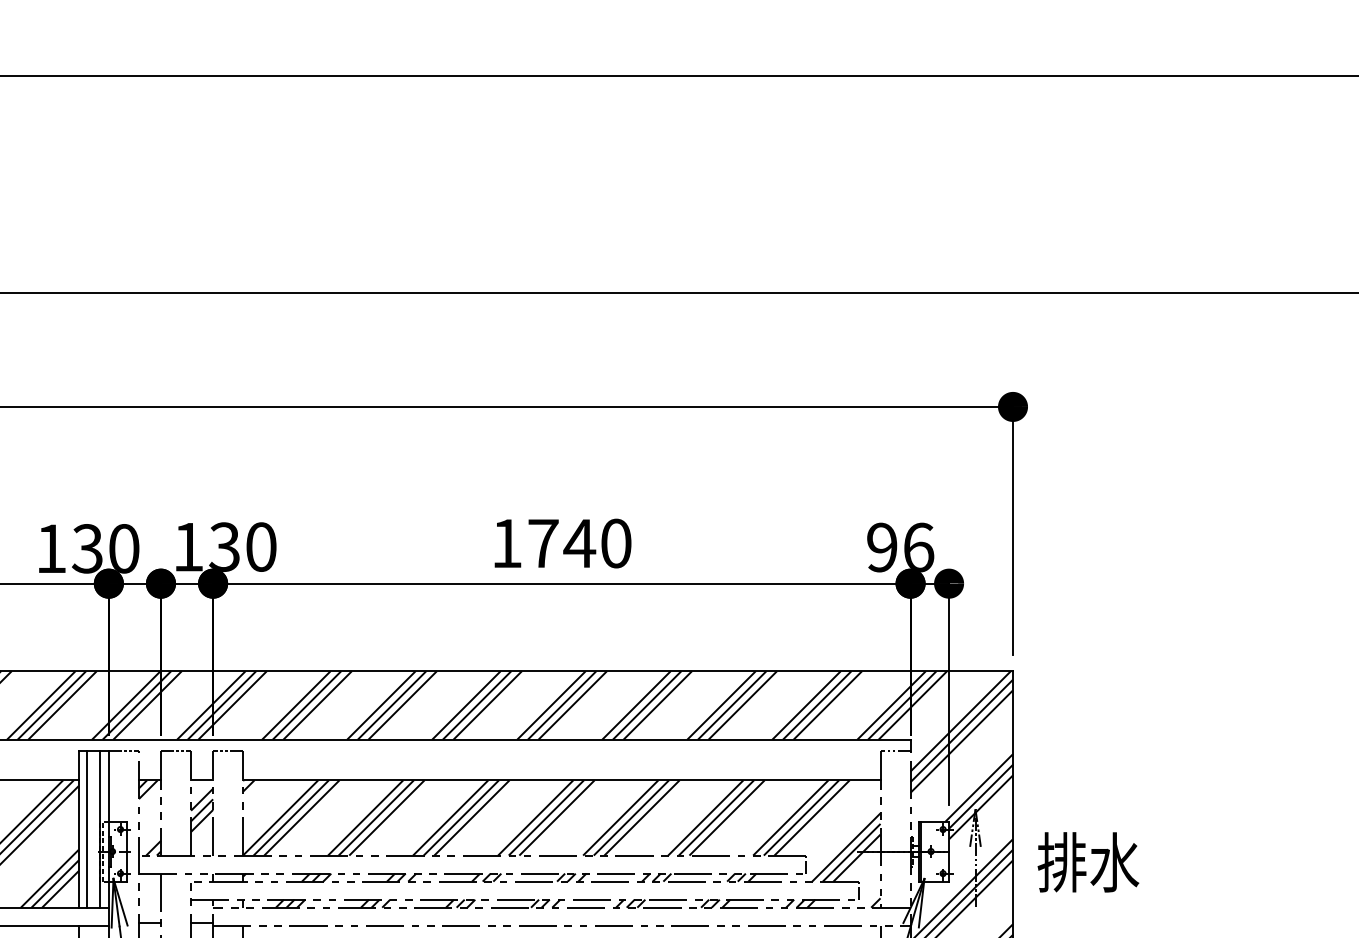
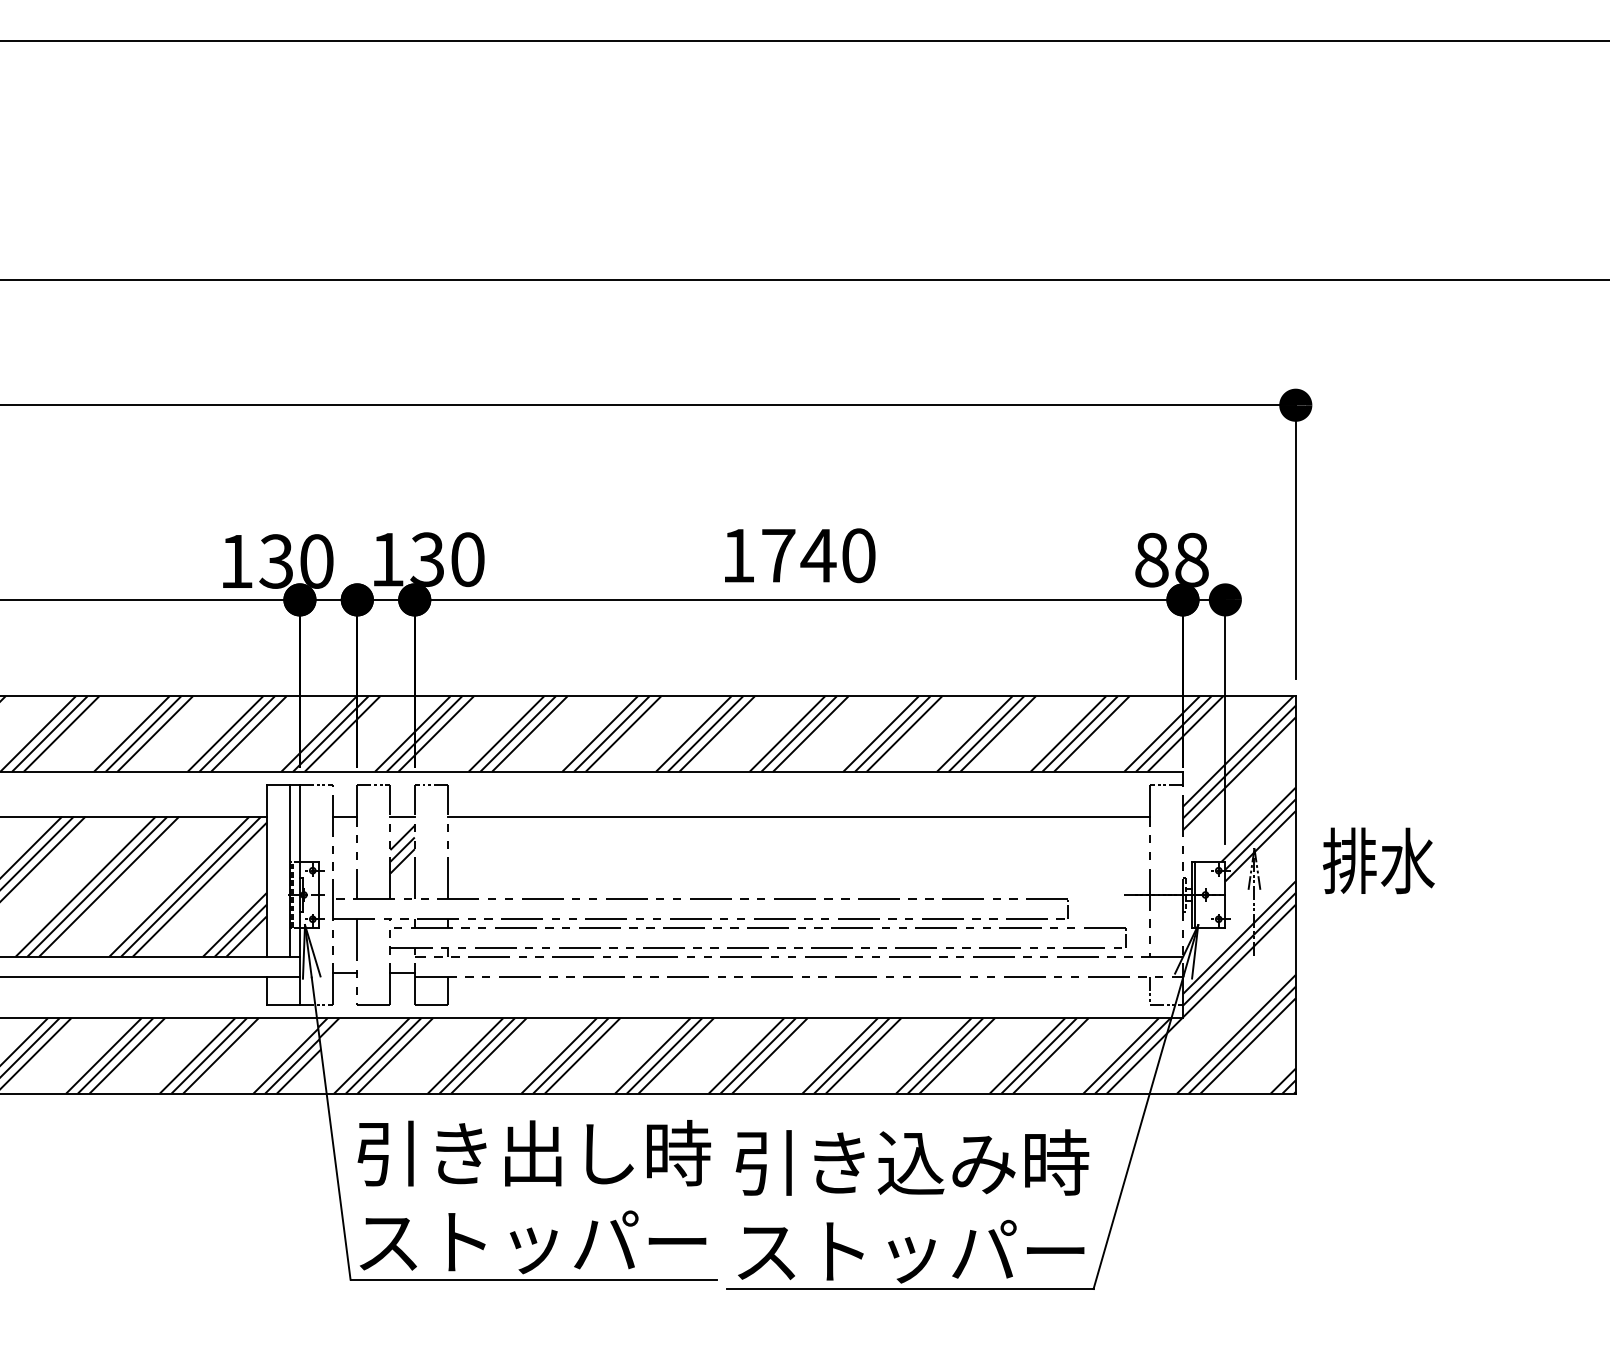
text: (900, 546) -> (1171, 559), 96 -> 88
hatch: (150, 817) -> (345, 857), removed
line: (87, 829) -> (276, 870), removed
hatch: (561, 843) -> (798, 886), removed
text: (1088, 862) -> (1378, 860), moved

